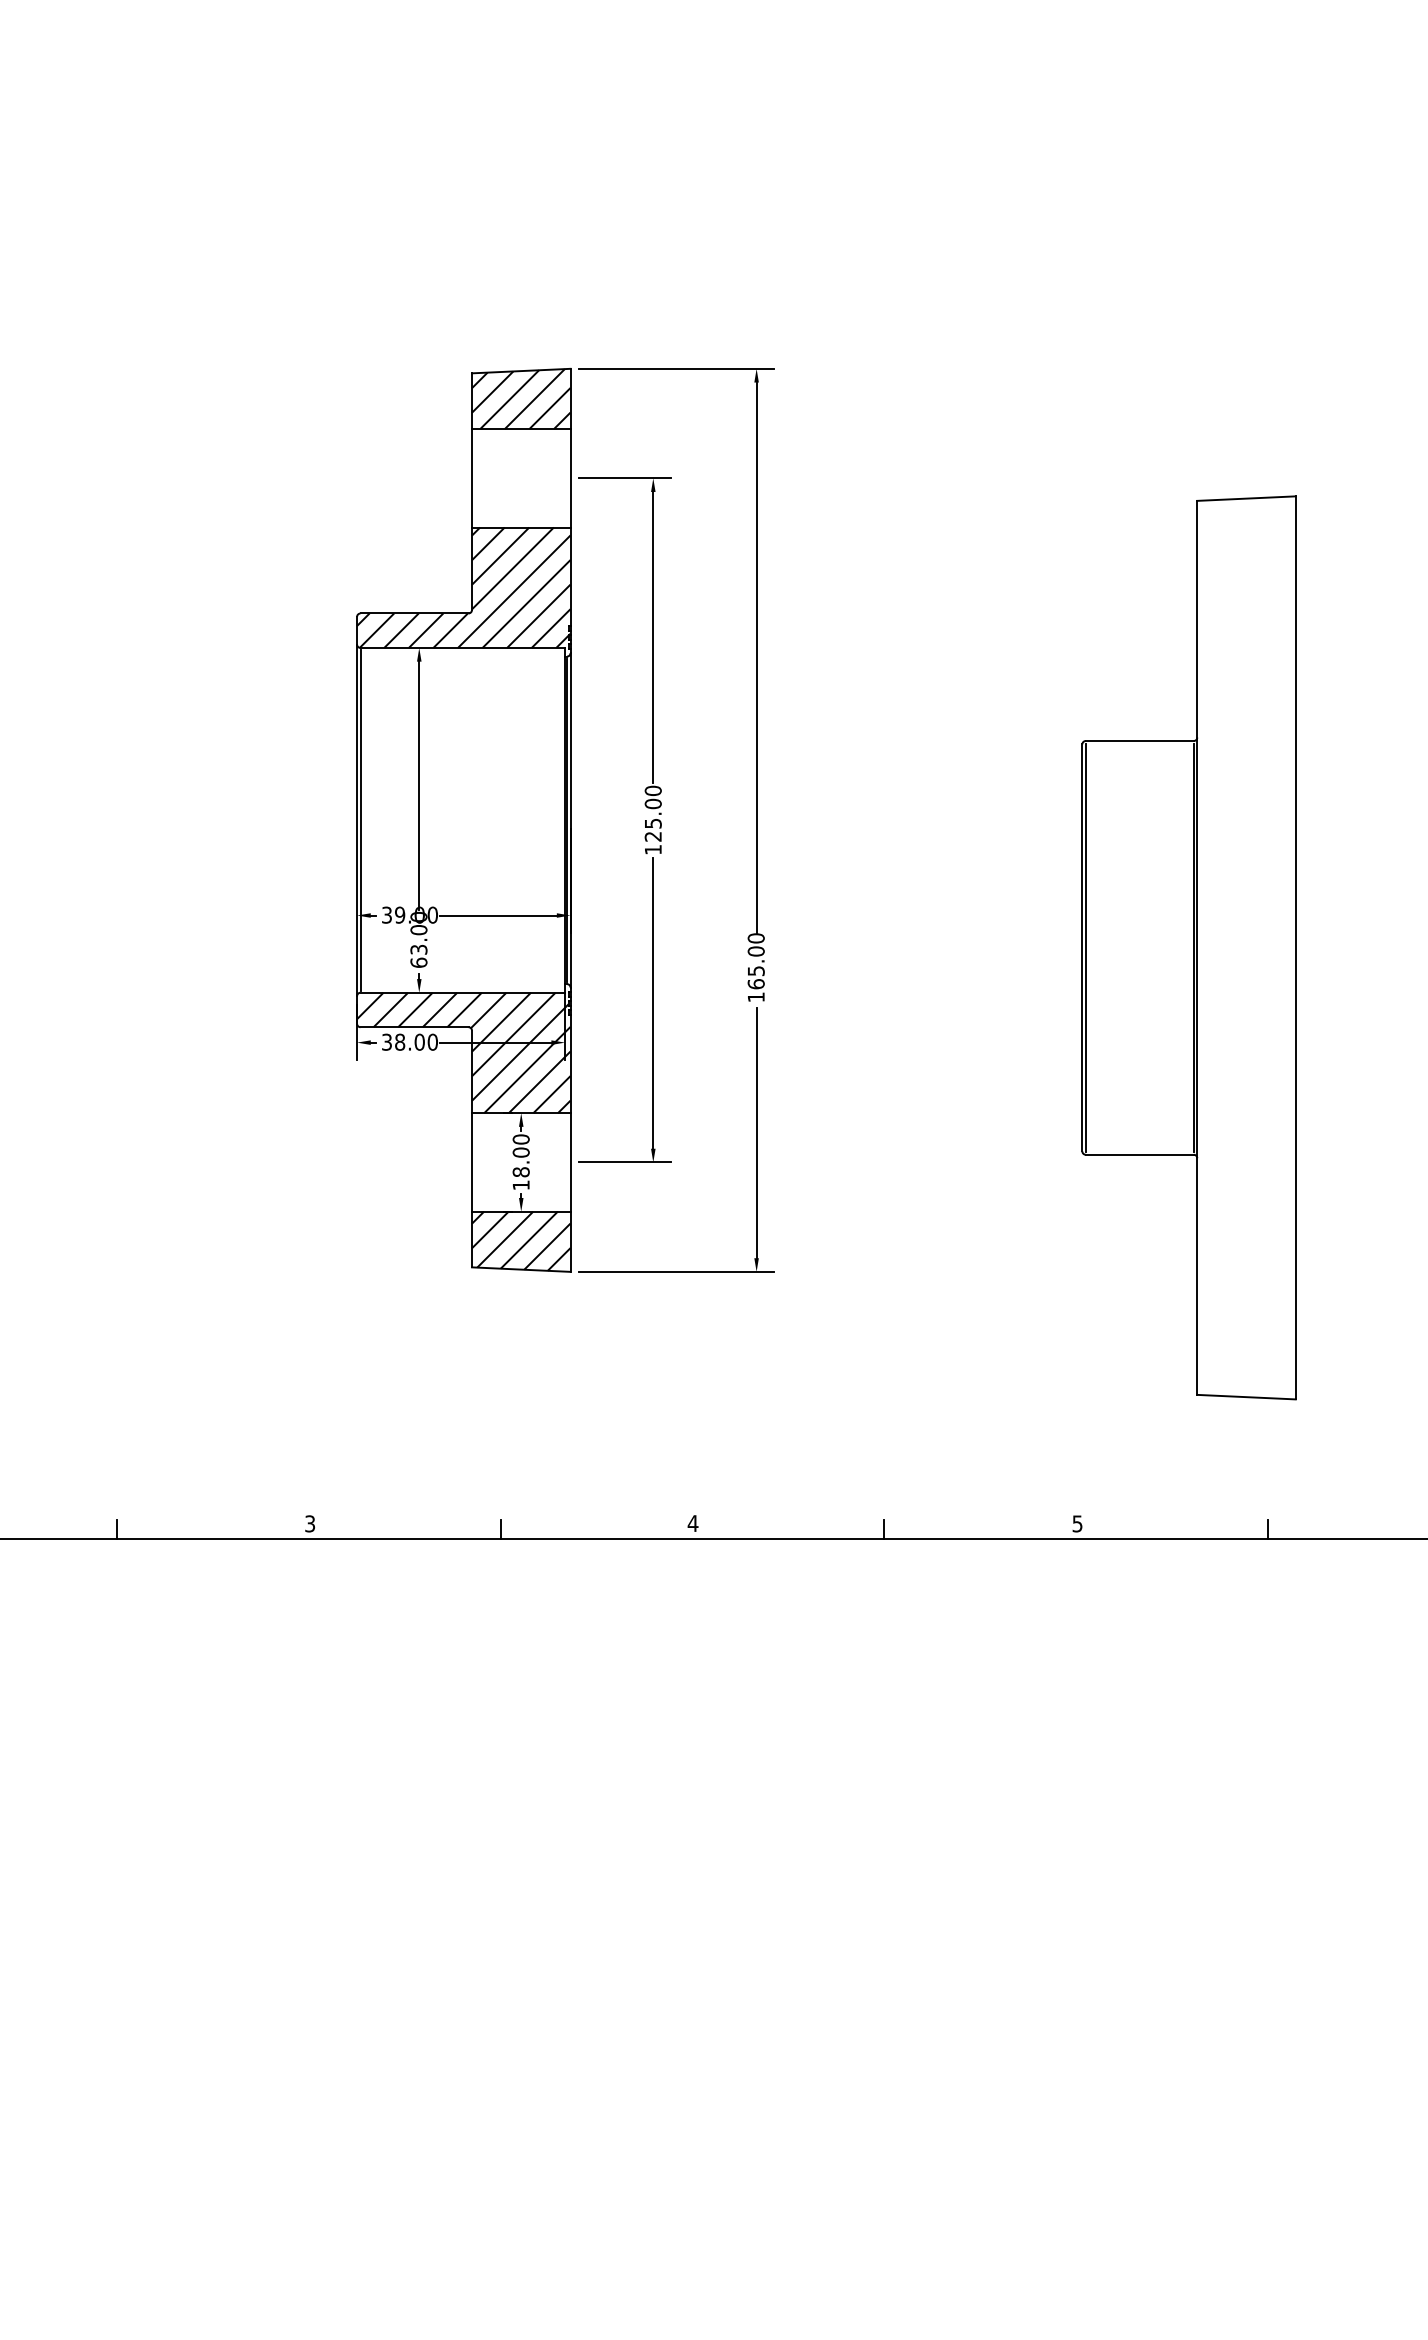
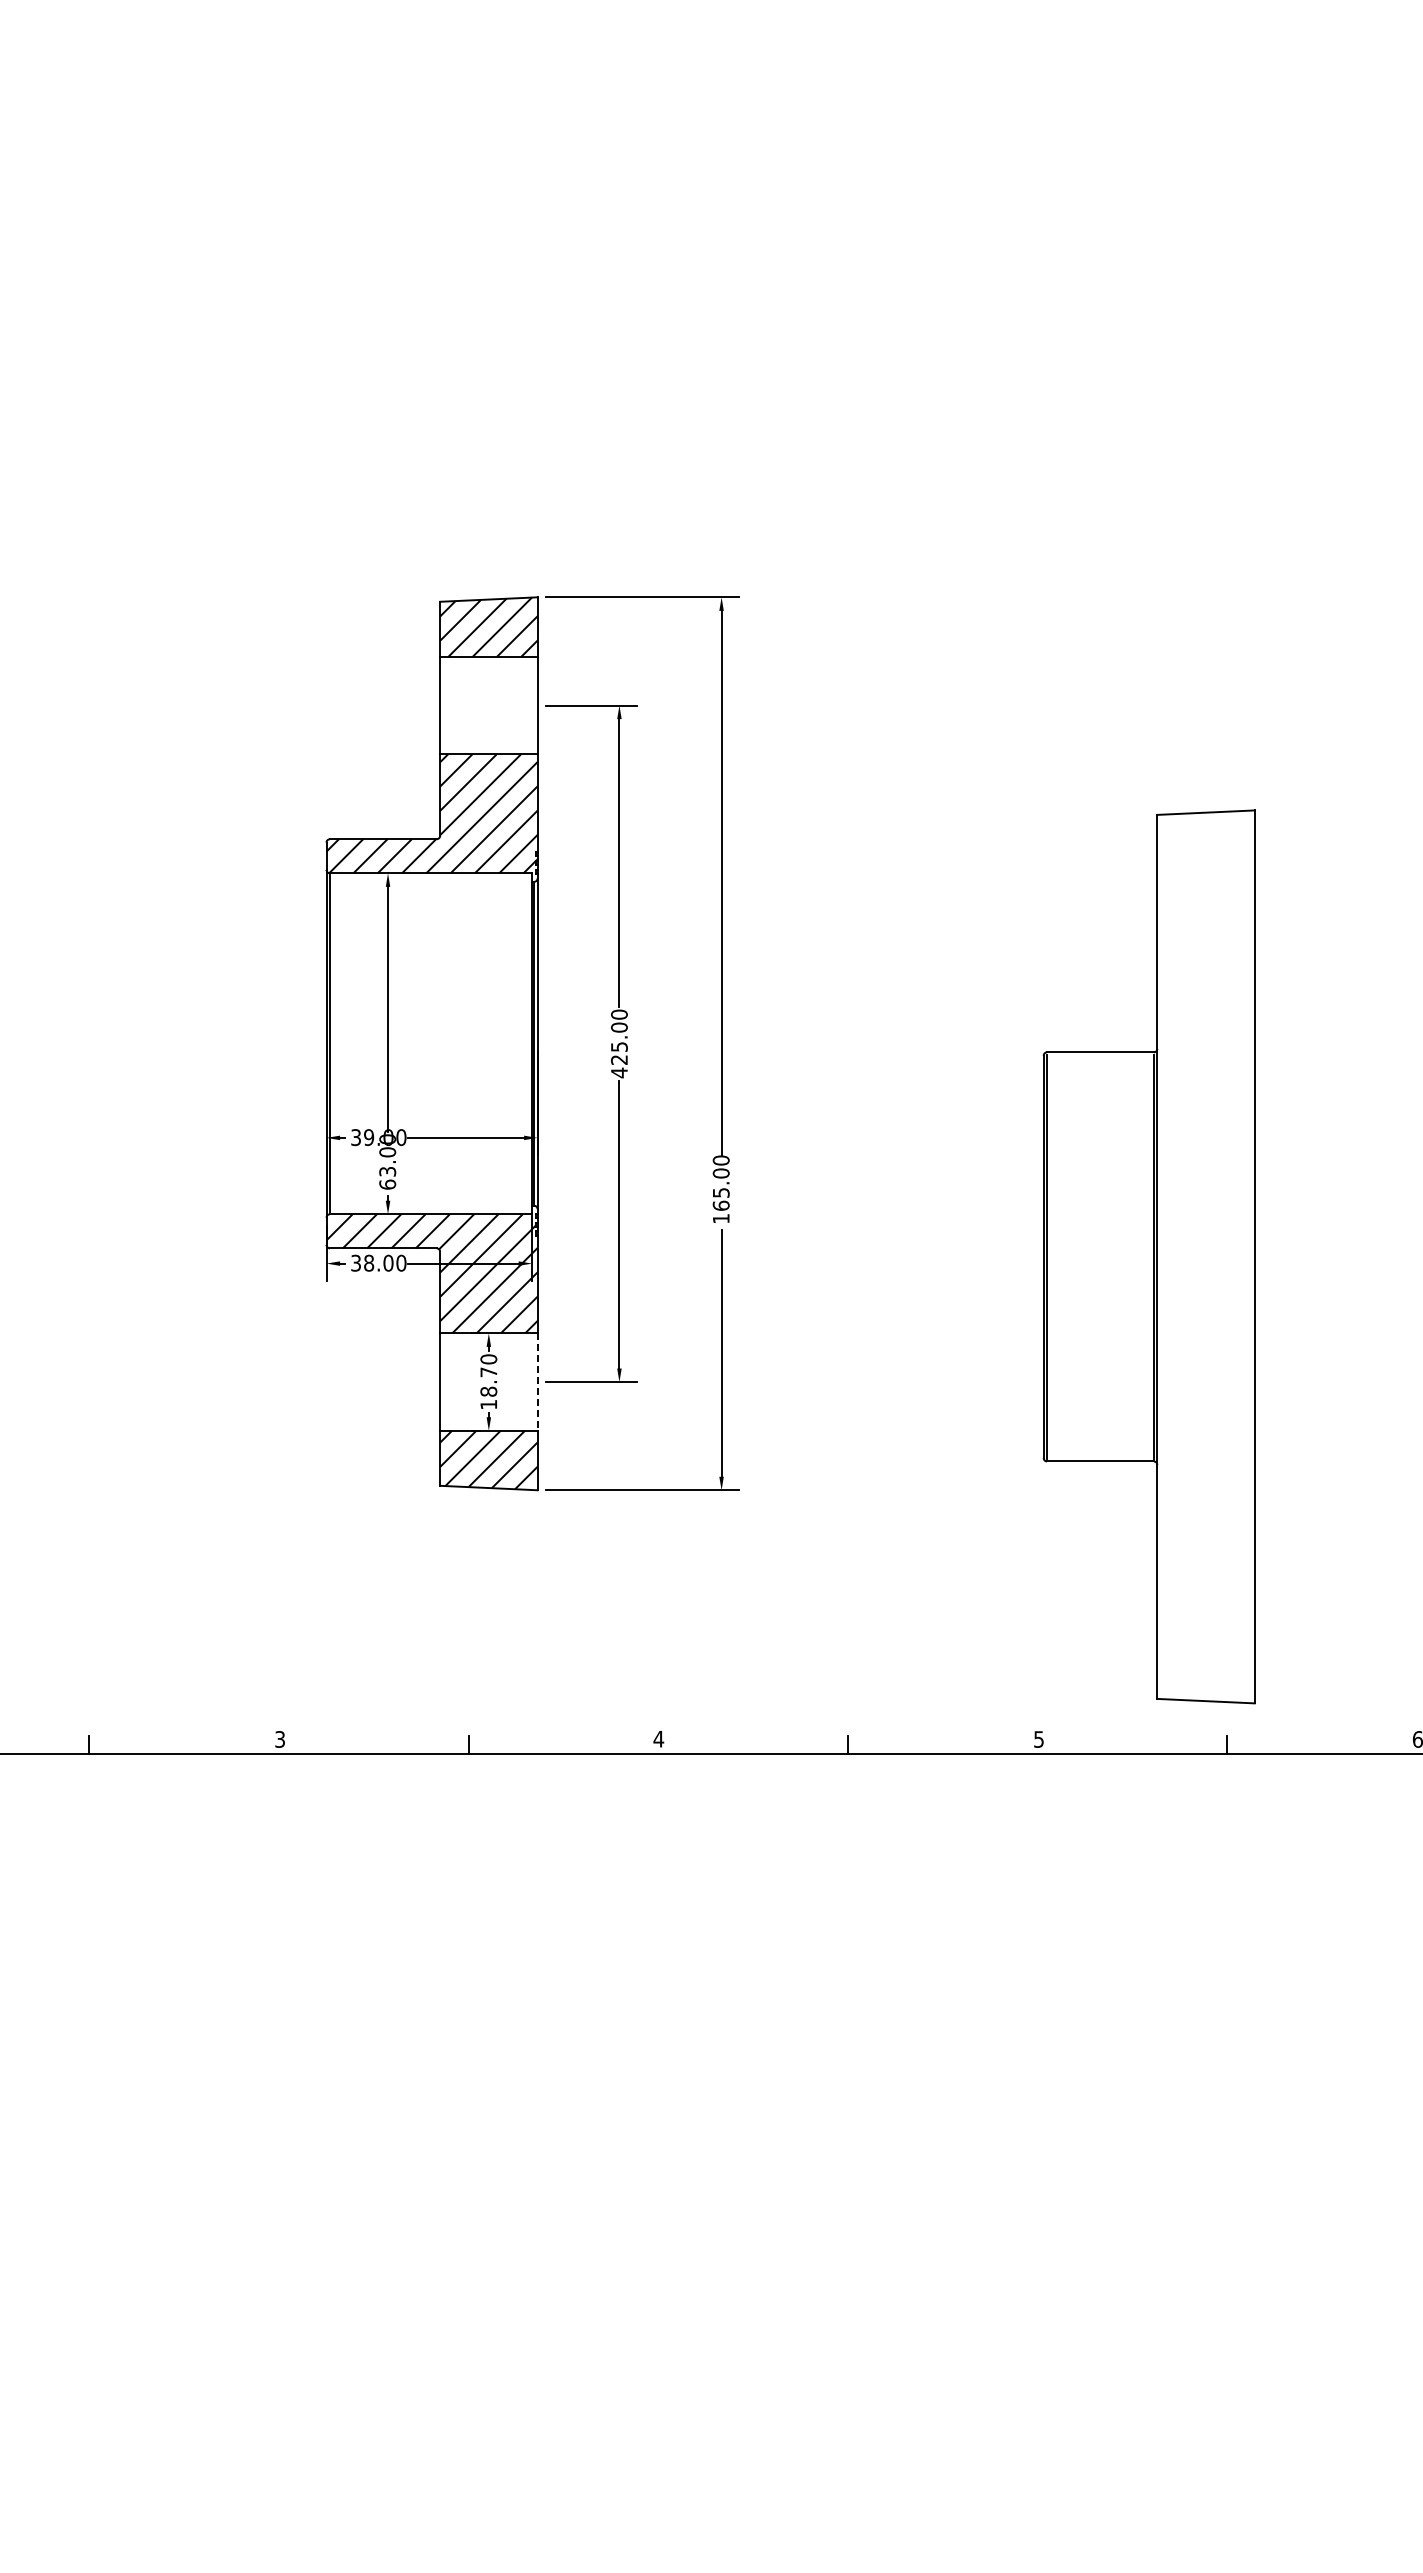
text: (653, 849) -> (619, 1072), 125.00 -> 425.00
part: (1188, 947) -> (1148, 1256), moved
text: (520, 1152) -> (488, 1372), 18.00 -> 18.70
line: (570, 1162) -> (537, 1382), solid -> dashed

